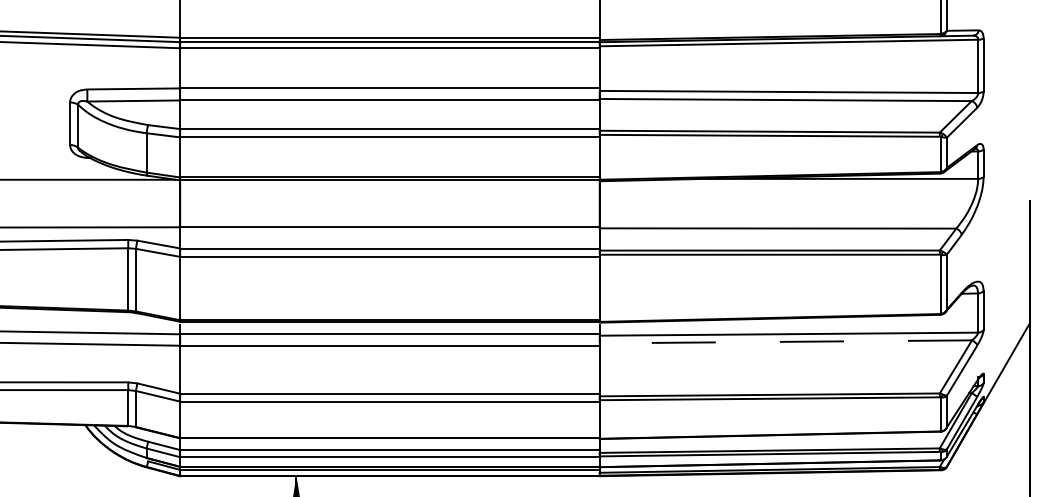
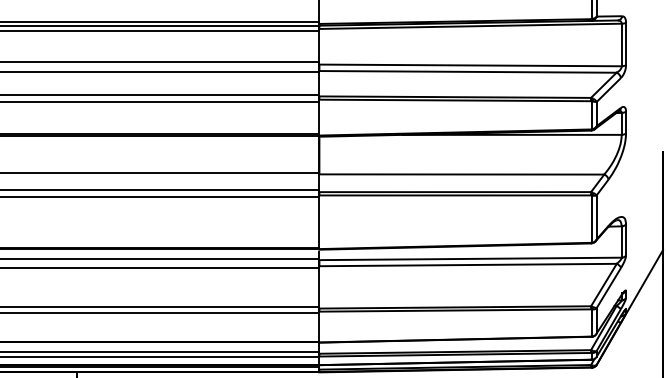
line: (785, 341) -> (467, 264), dashed -> solid

